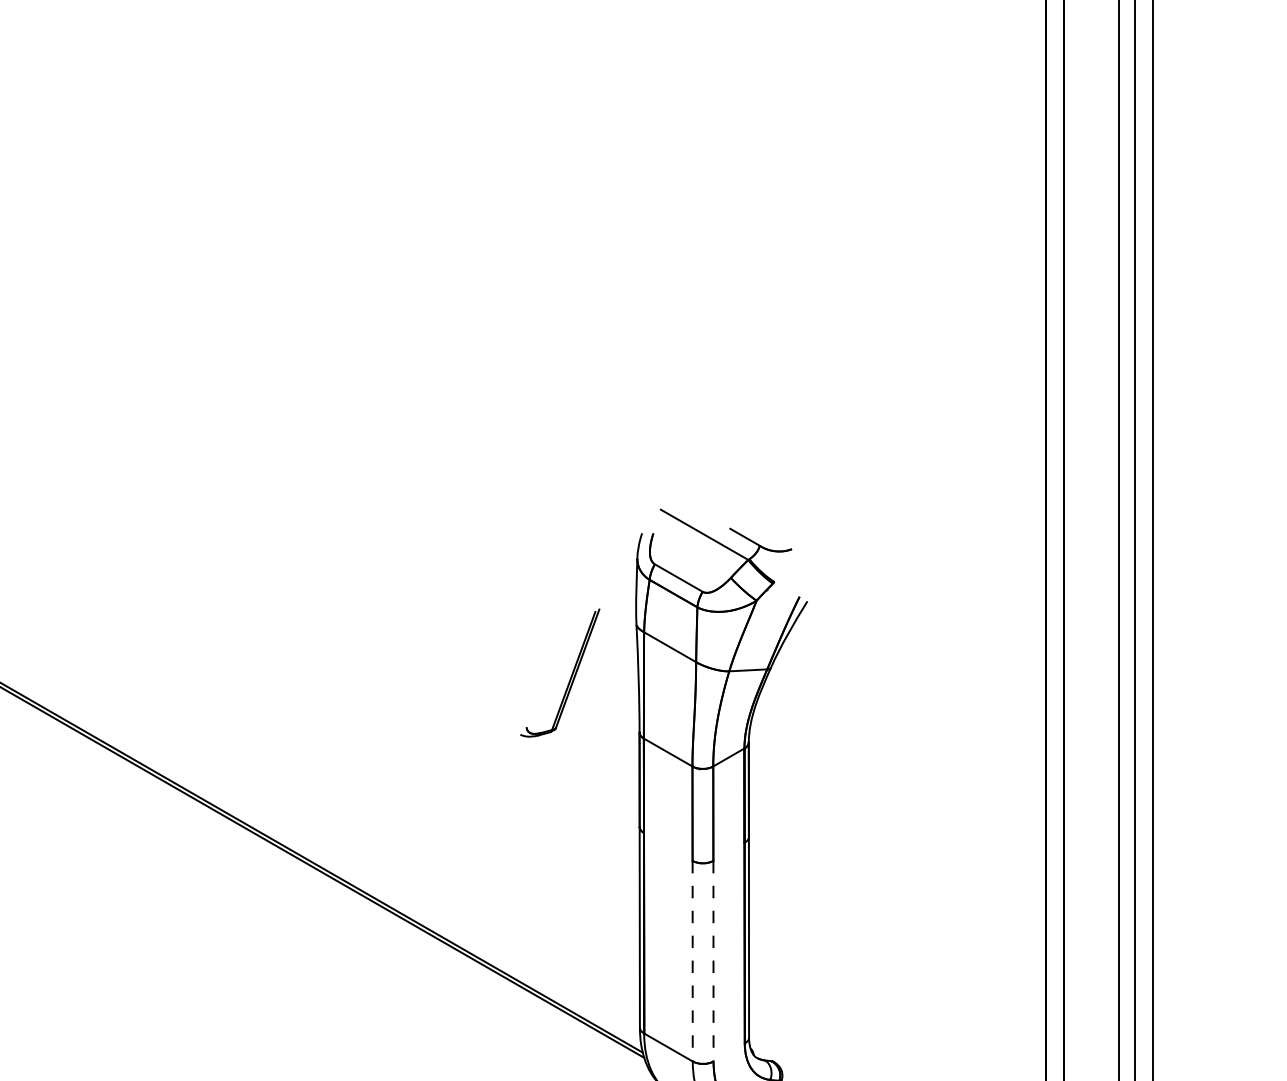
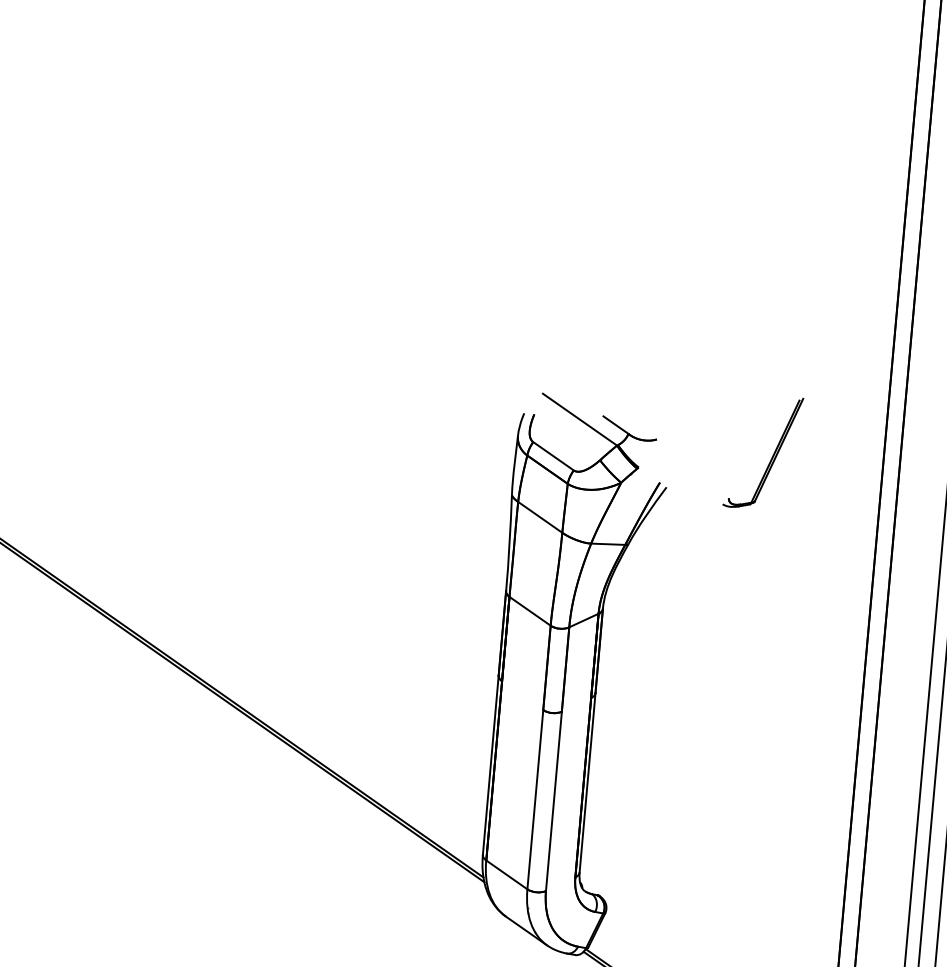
part: (570, 676) -> (772, 456), moved
line: (692, 961) -> (535, 799), dashed -> solid
line: (713, 961) -> (553, 801), dashed -> solid

